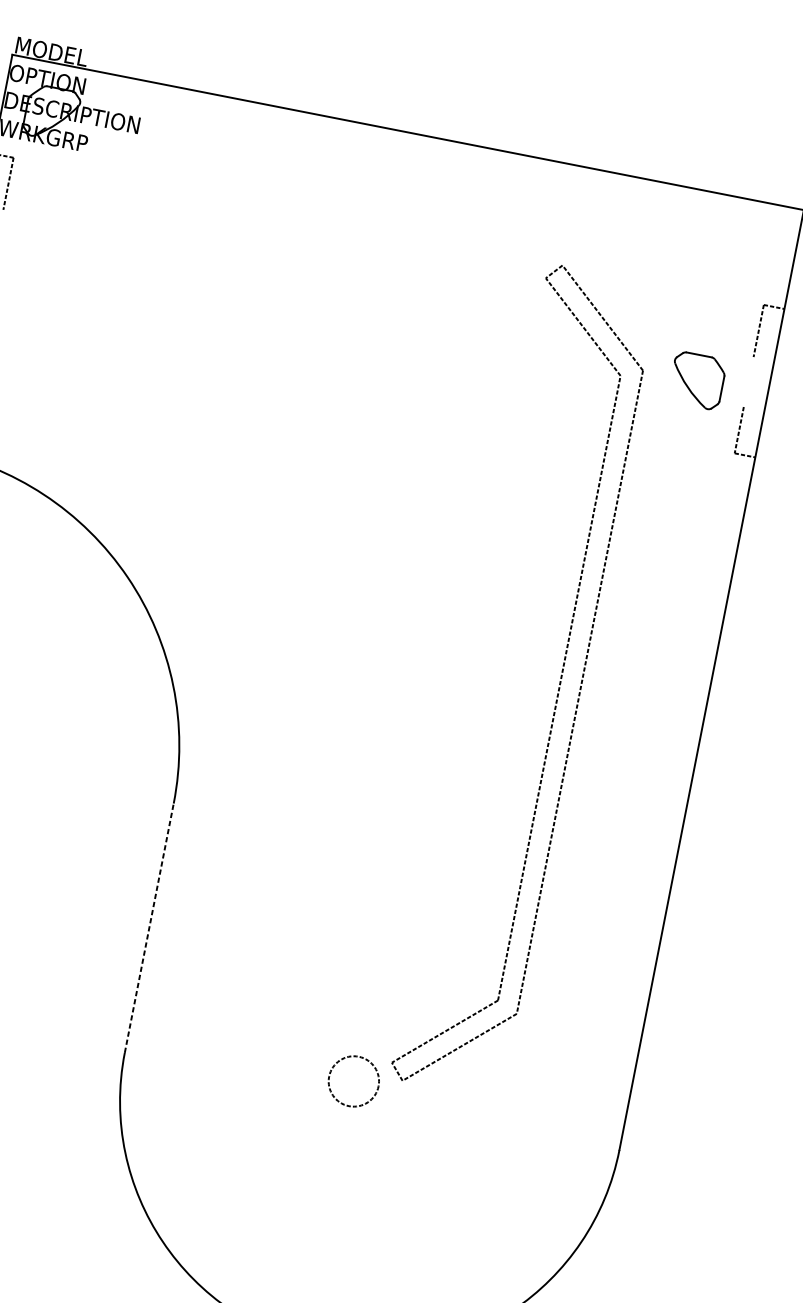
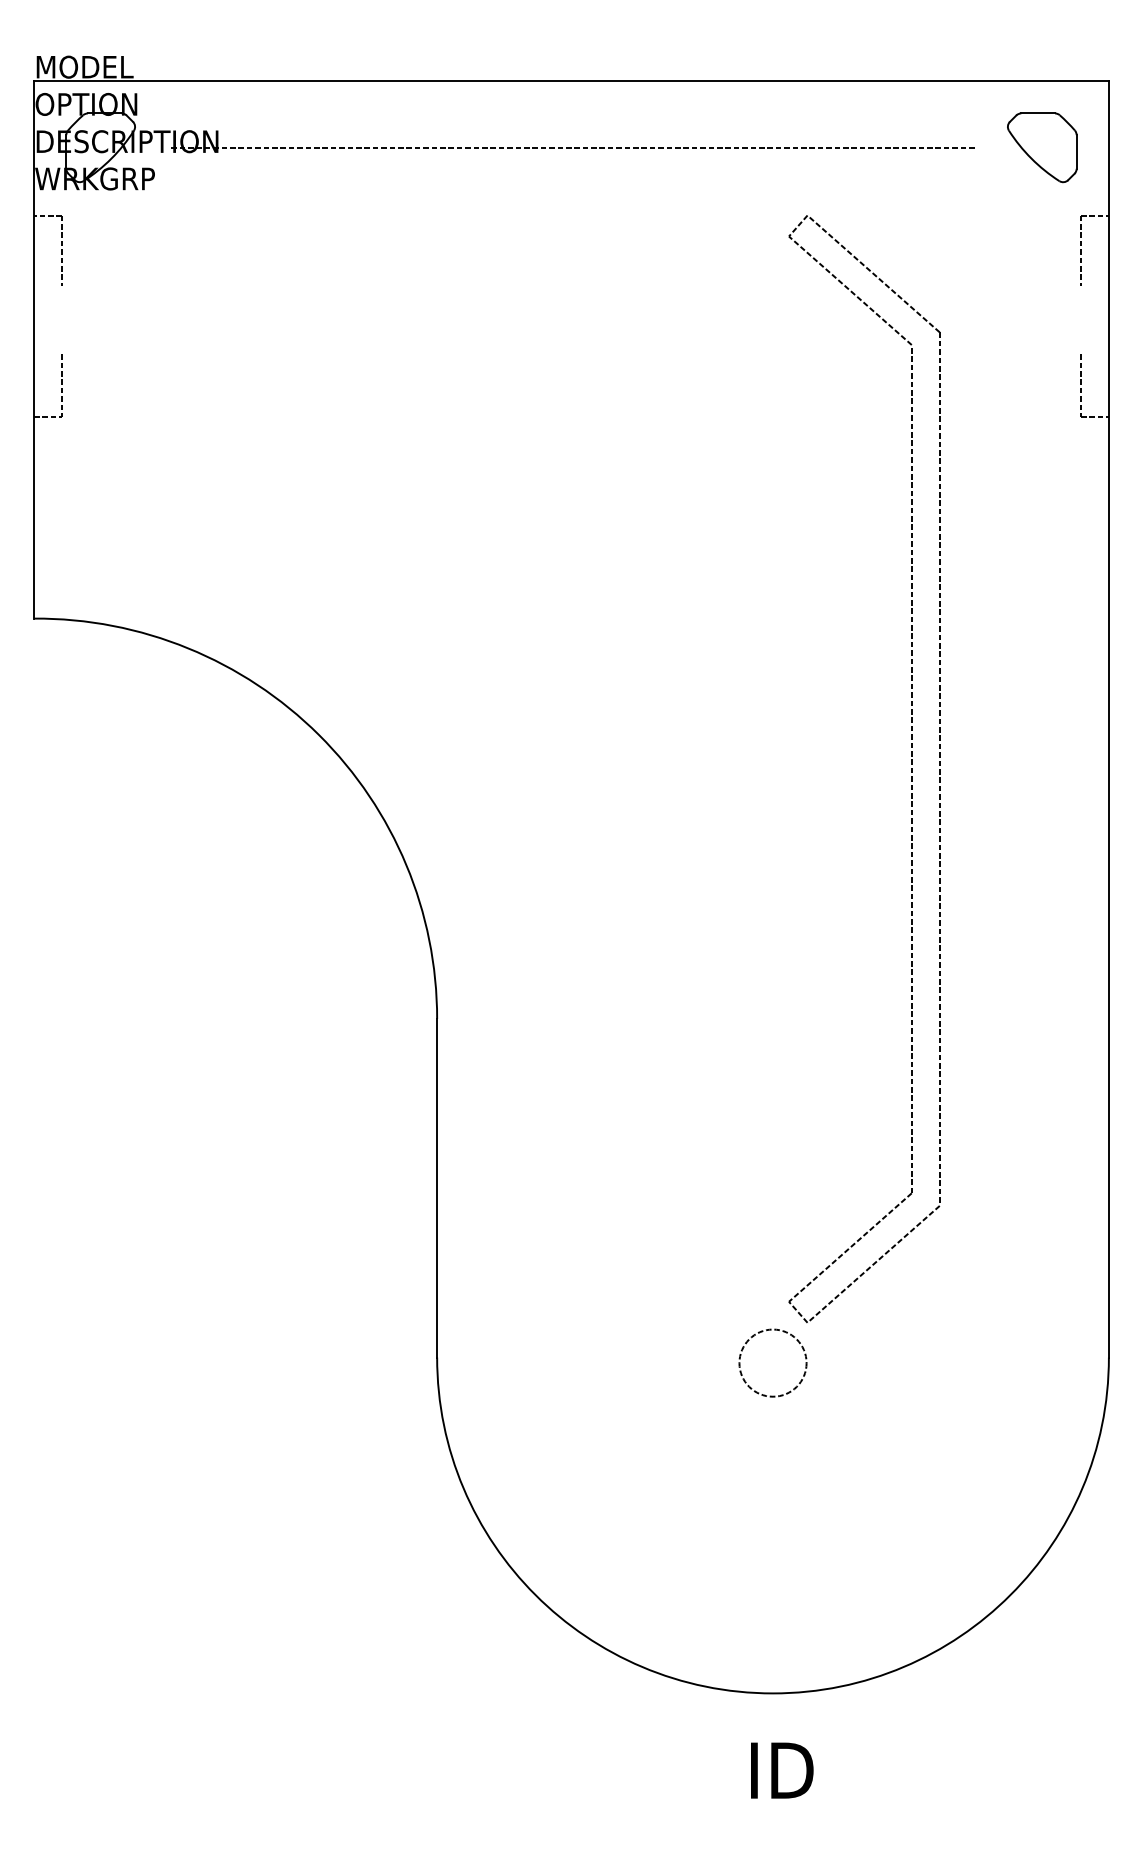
line: (398, 182) -> (571, 148), added
part: (697, 380) -> (1042, 147), moved
line: (149, 927) -> (437, 1187), dashed -> solid
circle: (353, 1080) -> (772, 1362), moved

